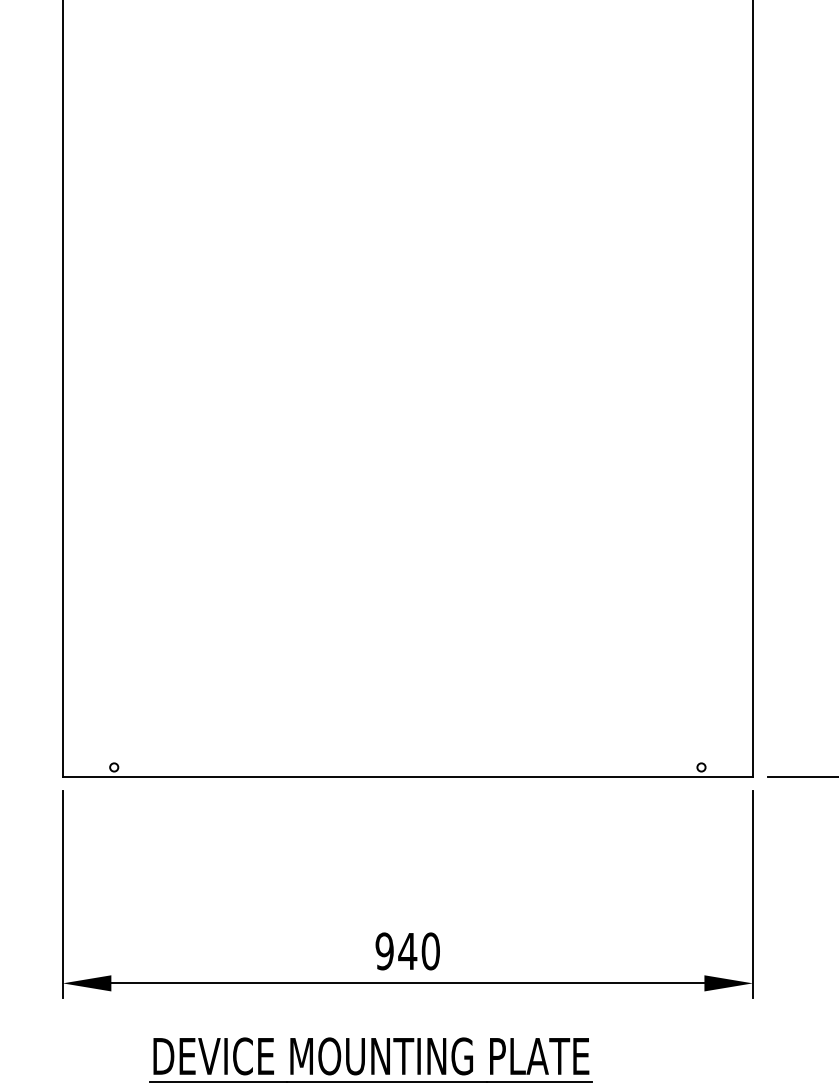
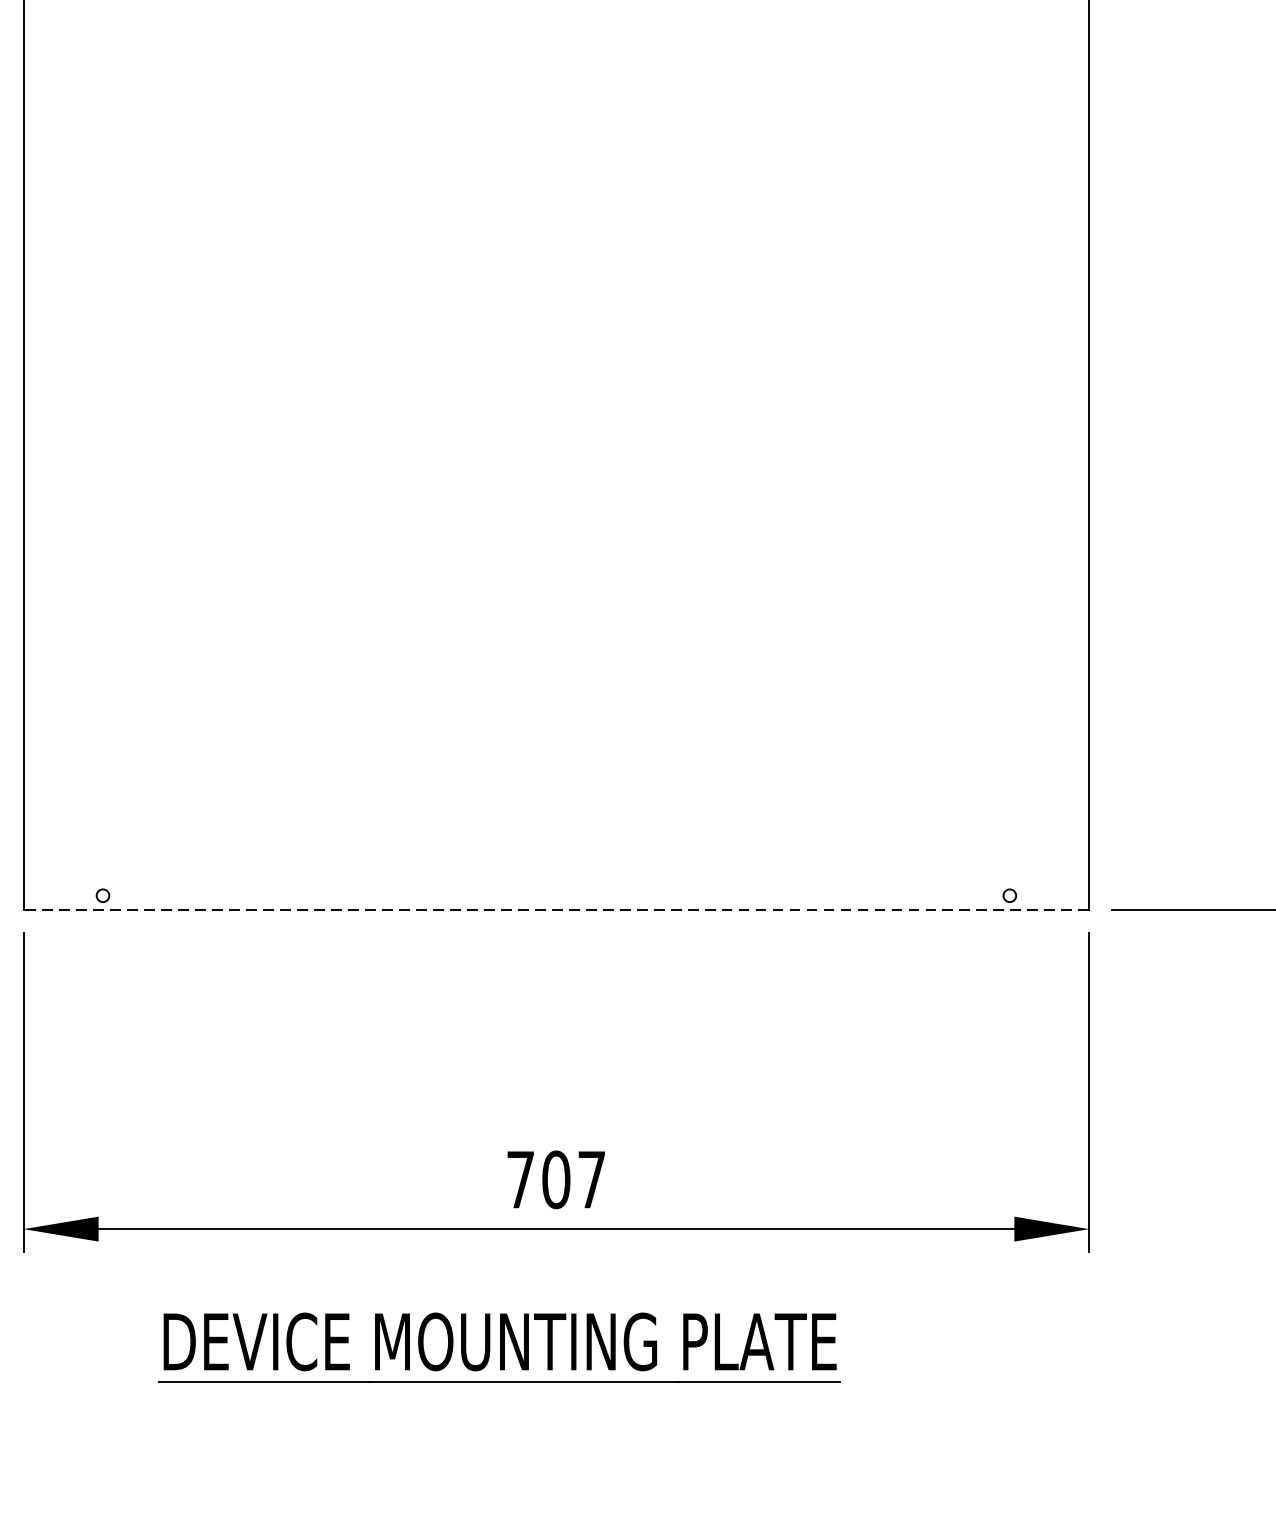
line: (407, 776) -> (555, 909), solid -> dashed
text: (407, 951) -> (555, 1179), 940 -> 707

